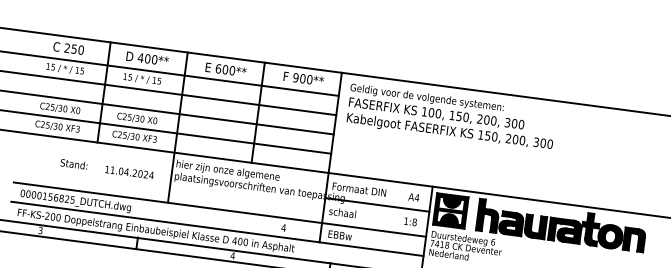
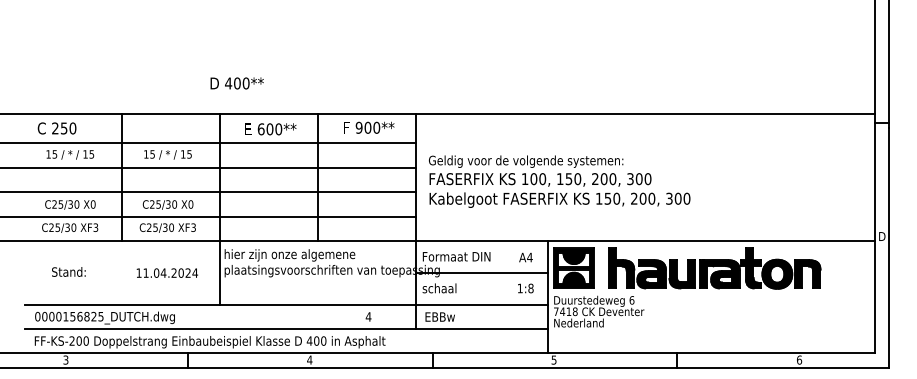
text: (68, 48) -> (56, 128), moved
text: (147, 58) -> (236, 83), moved
text: (451, 117) -> (559, 181), moved
text: (73, 163) -> (68, 271), moved

